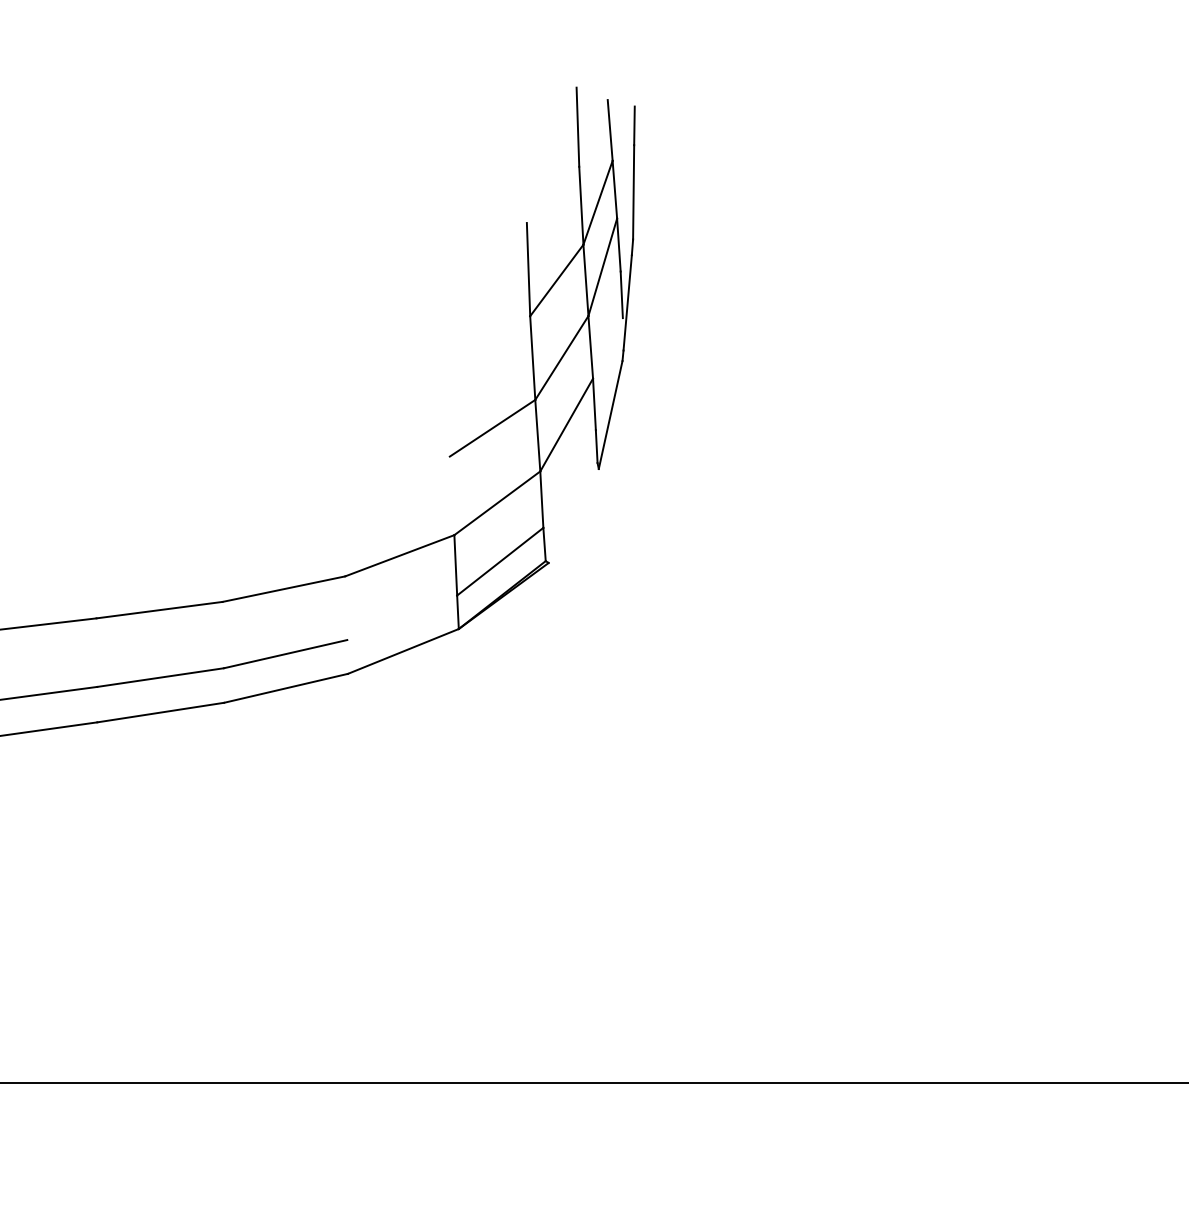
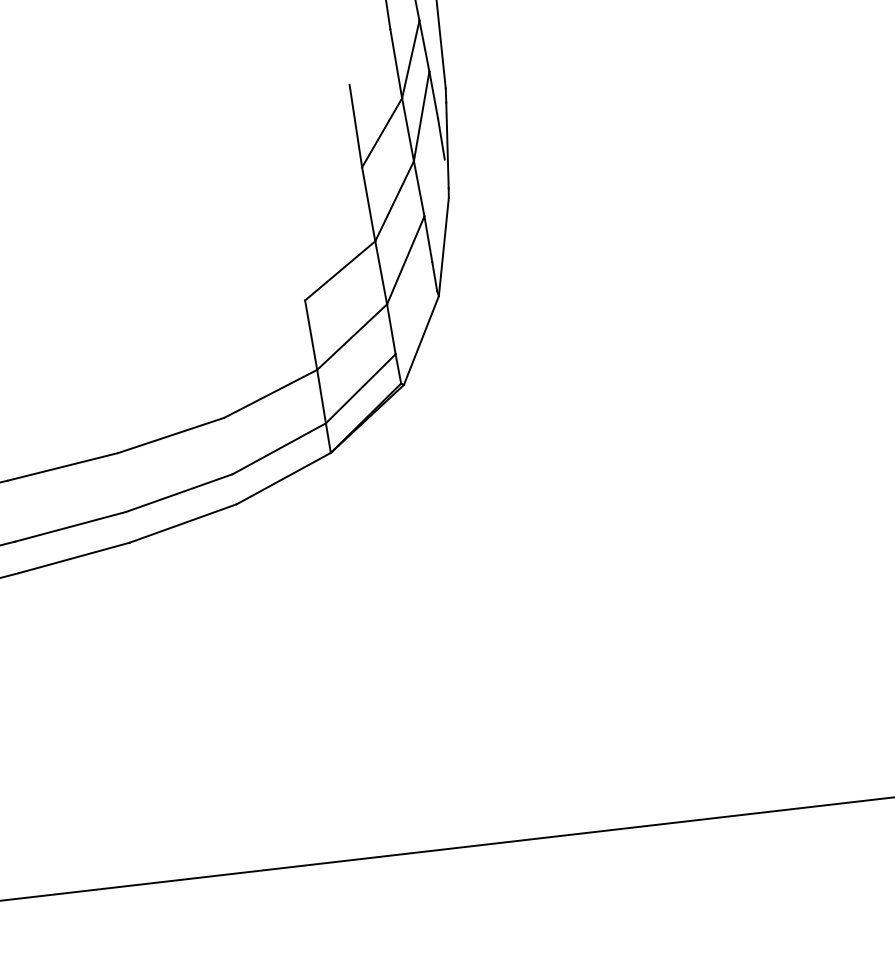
line: (451, 495) -> (310, 334), added
line: (573, 515) -> (421, 340), added
line: (402, 617) -> (279, 448), added

